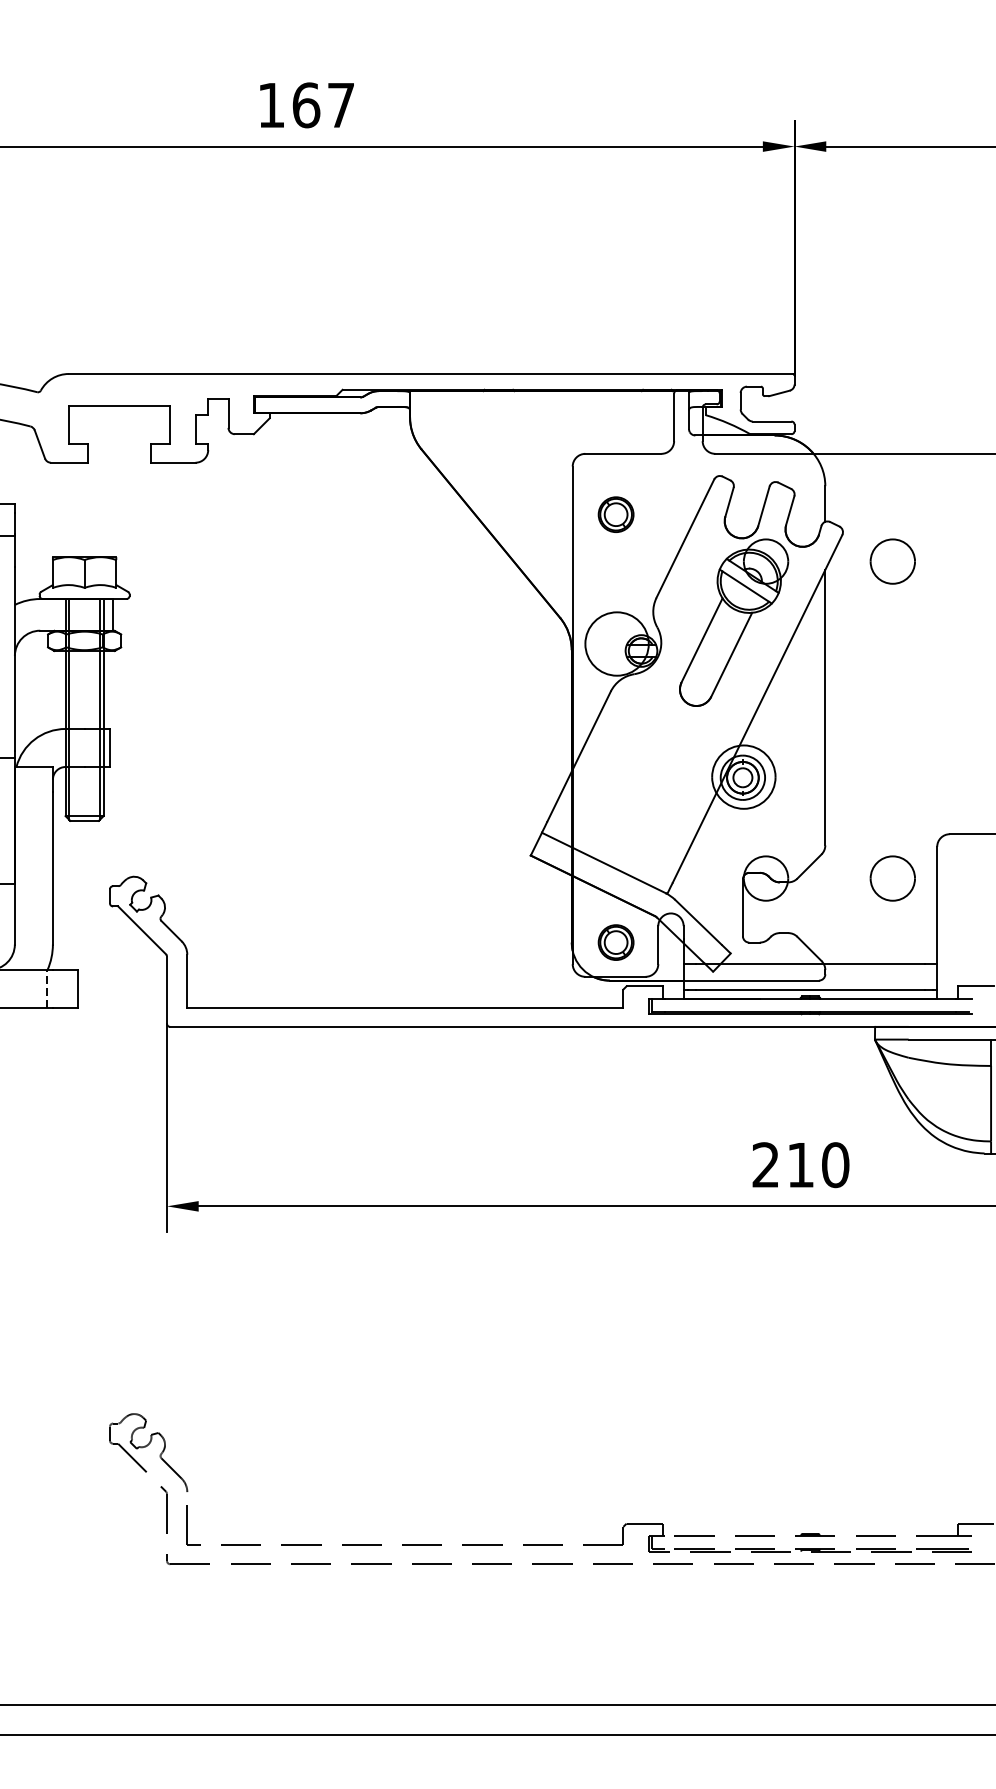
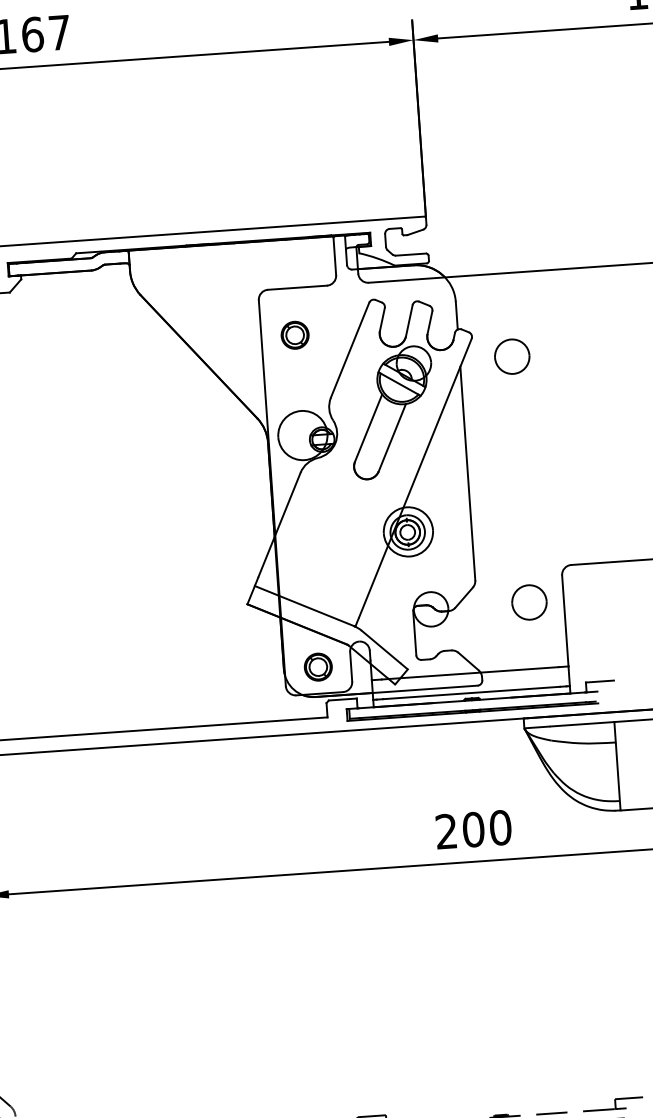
text: (800, 1165) -> (473, 830), 210 -> 200

